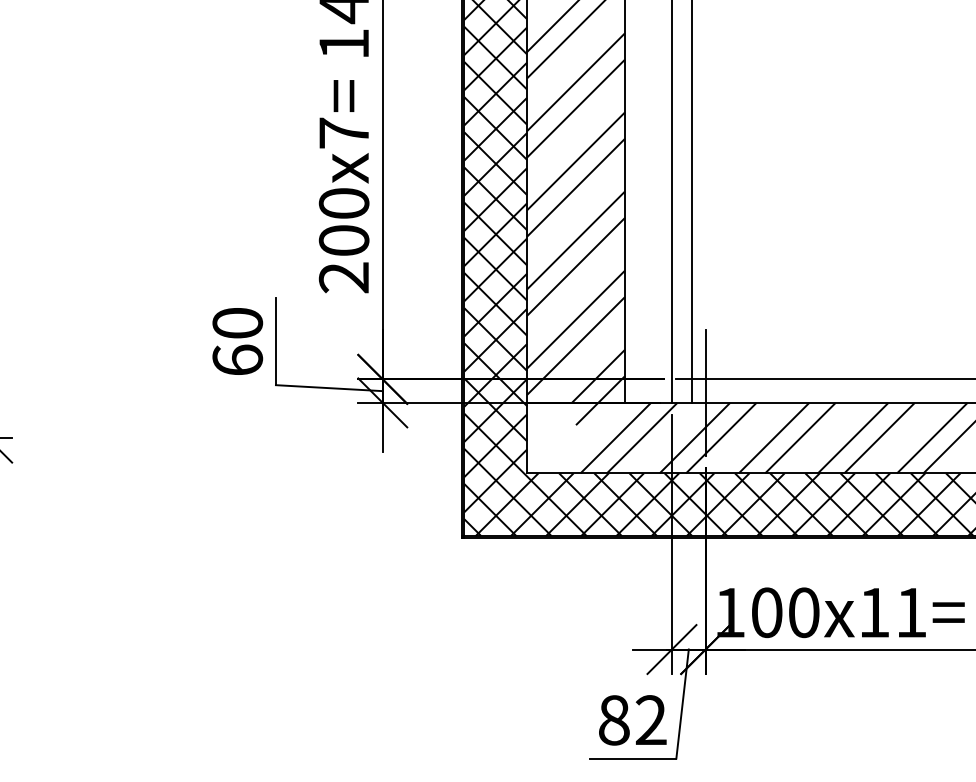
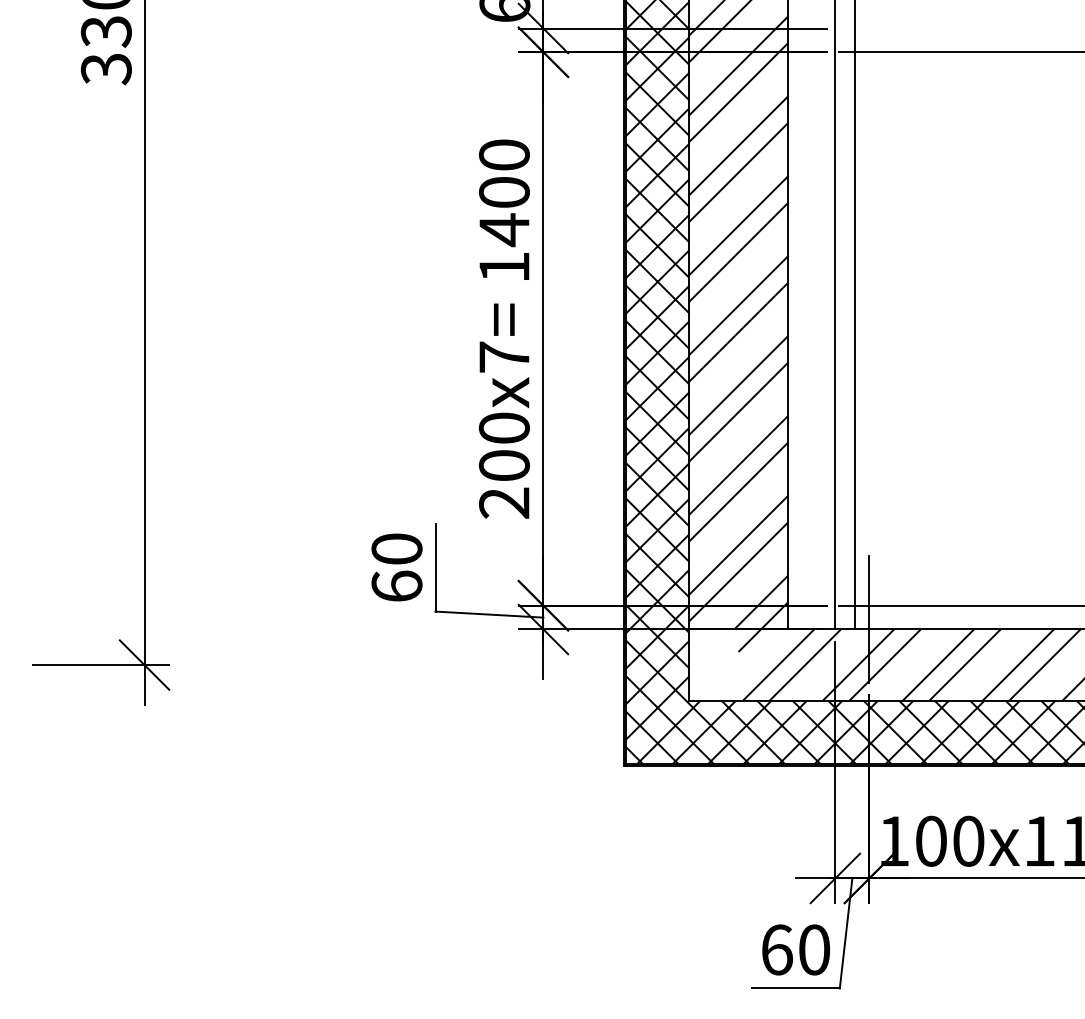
text: (632, 719) -> (795, 949), 82 -> 60

